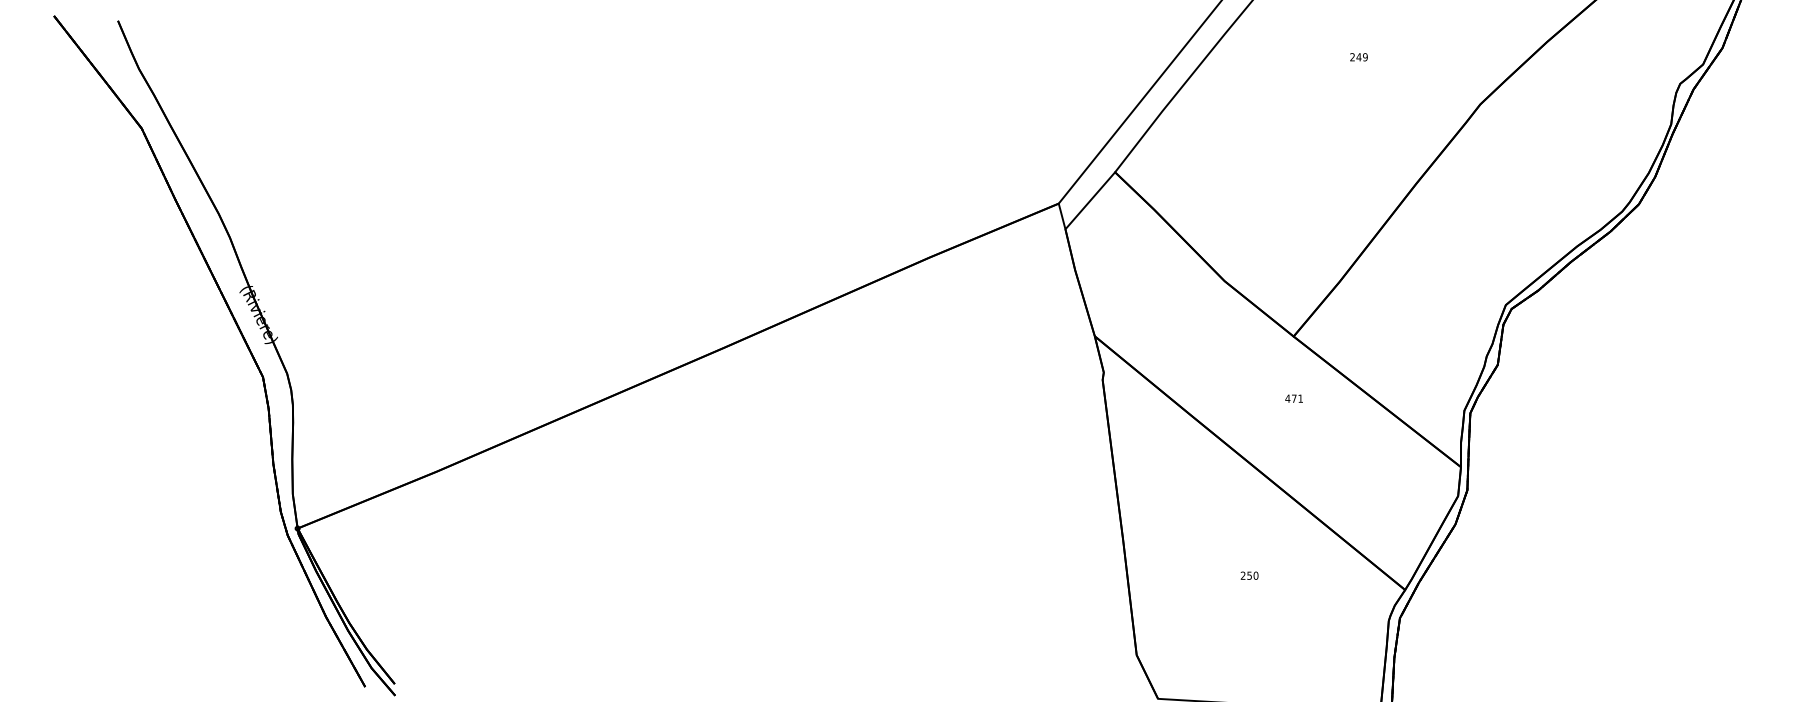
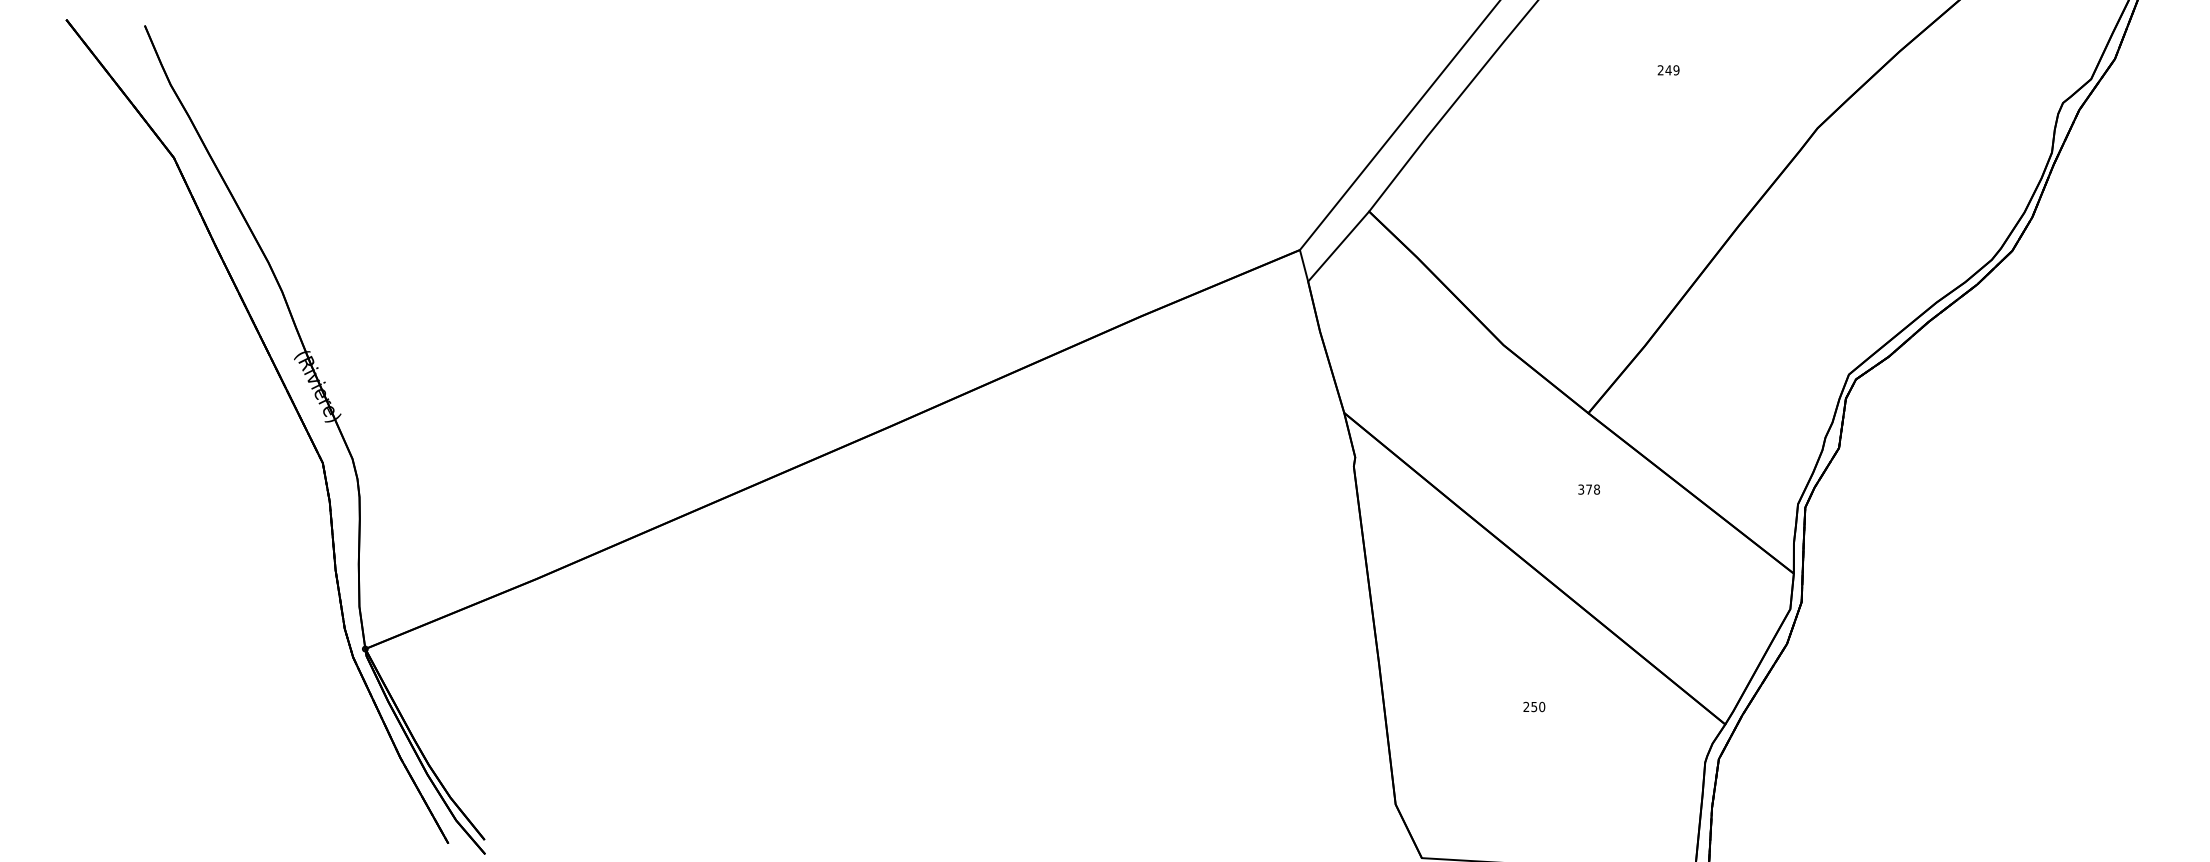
text: (1293, 398) -> (1588, 489), 471 -> 378

